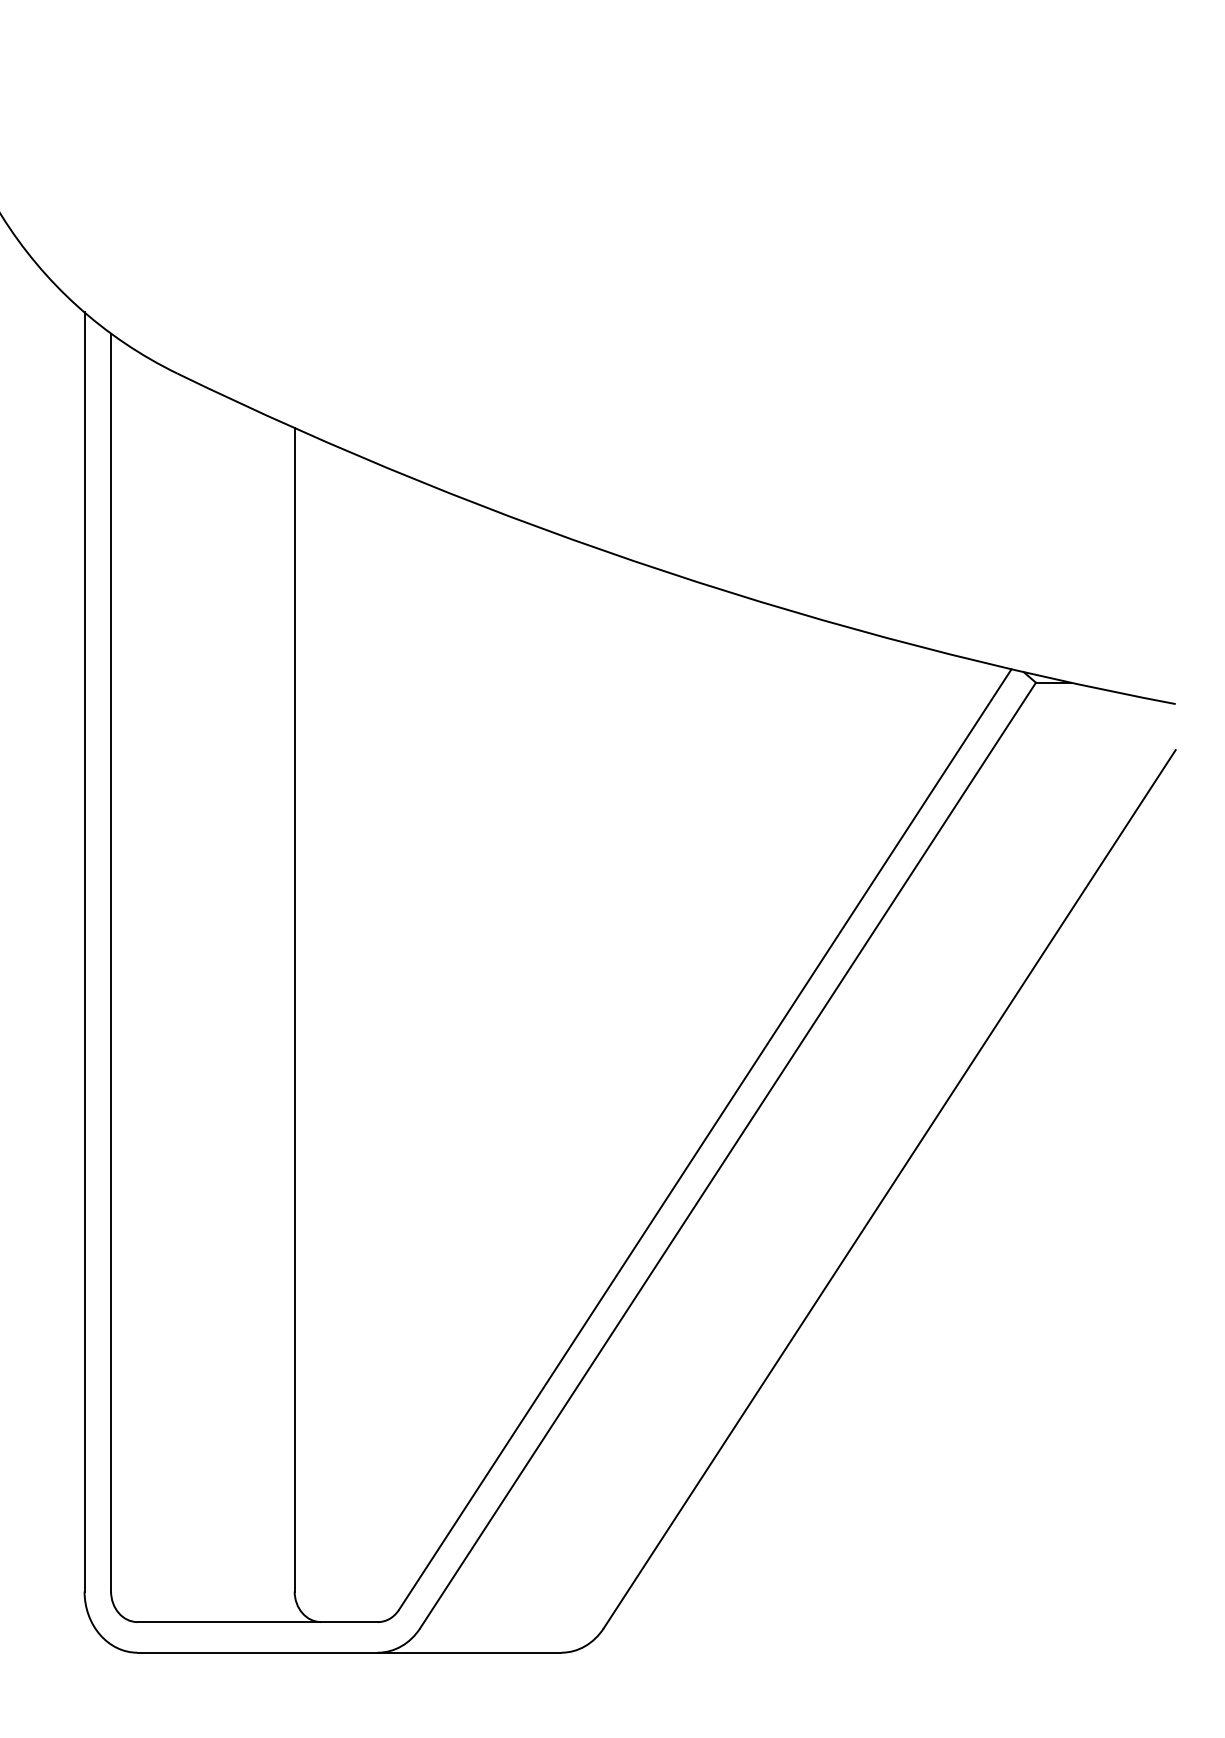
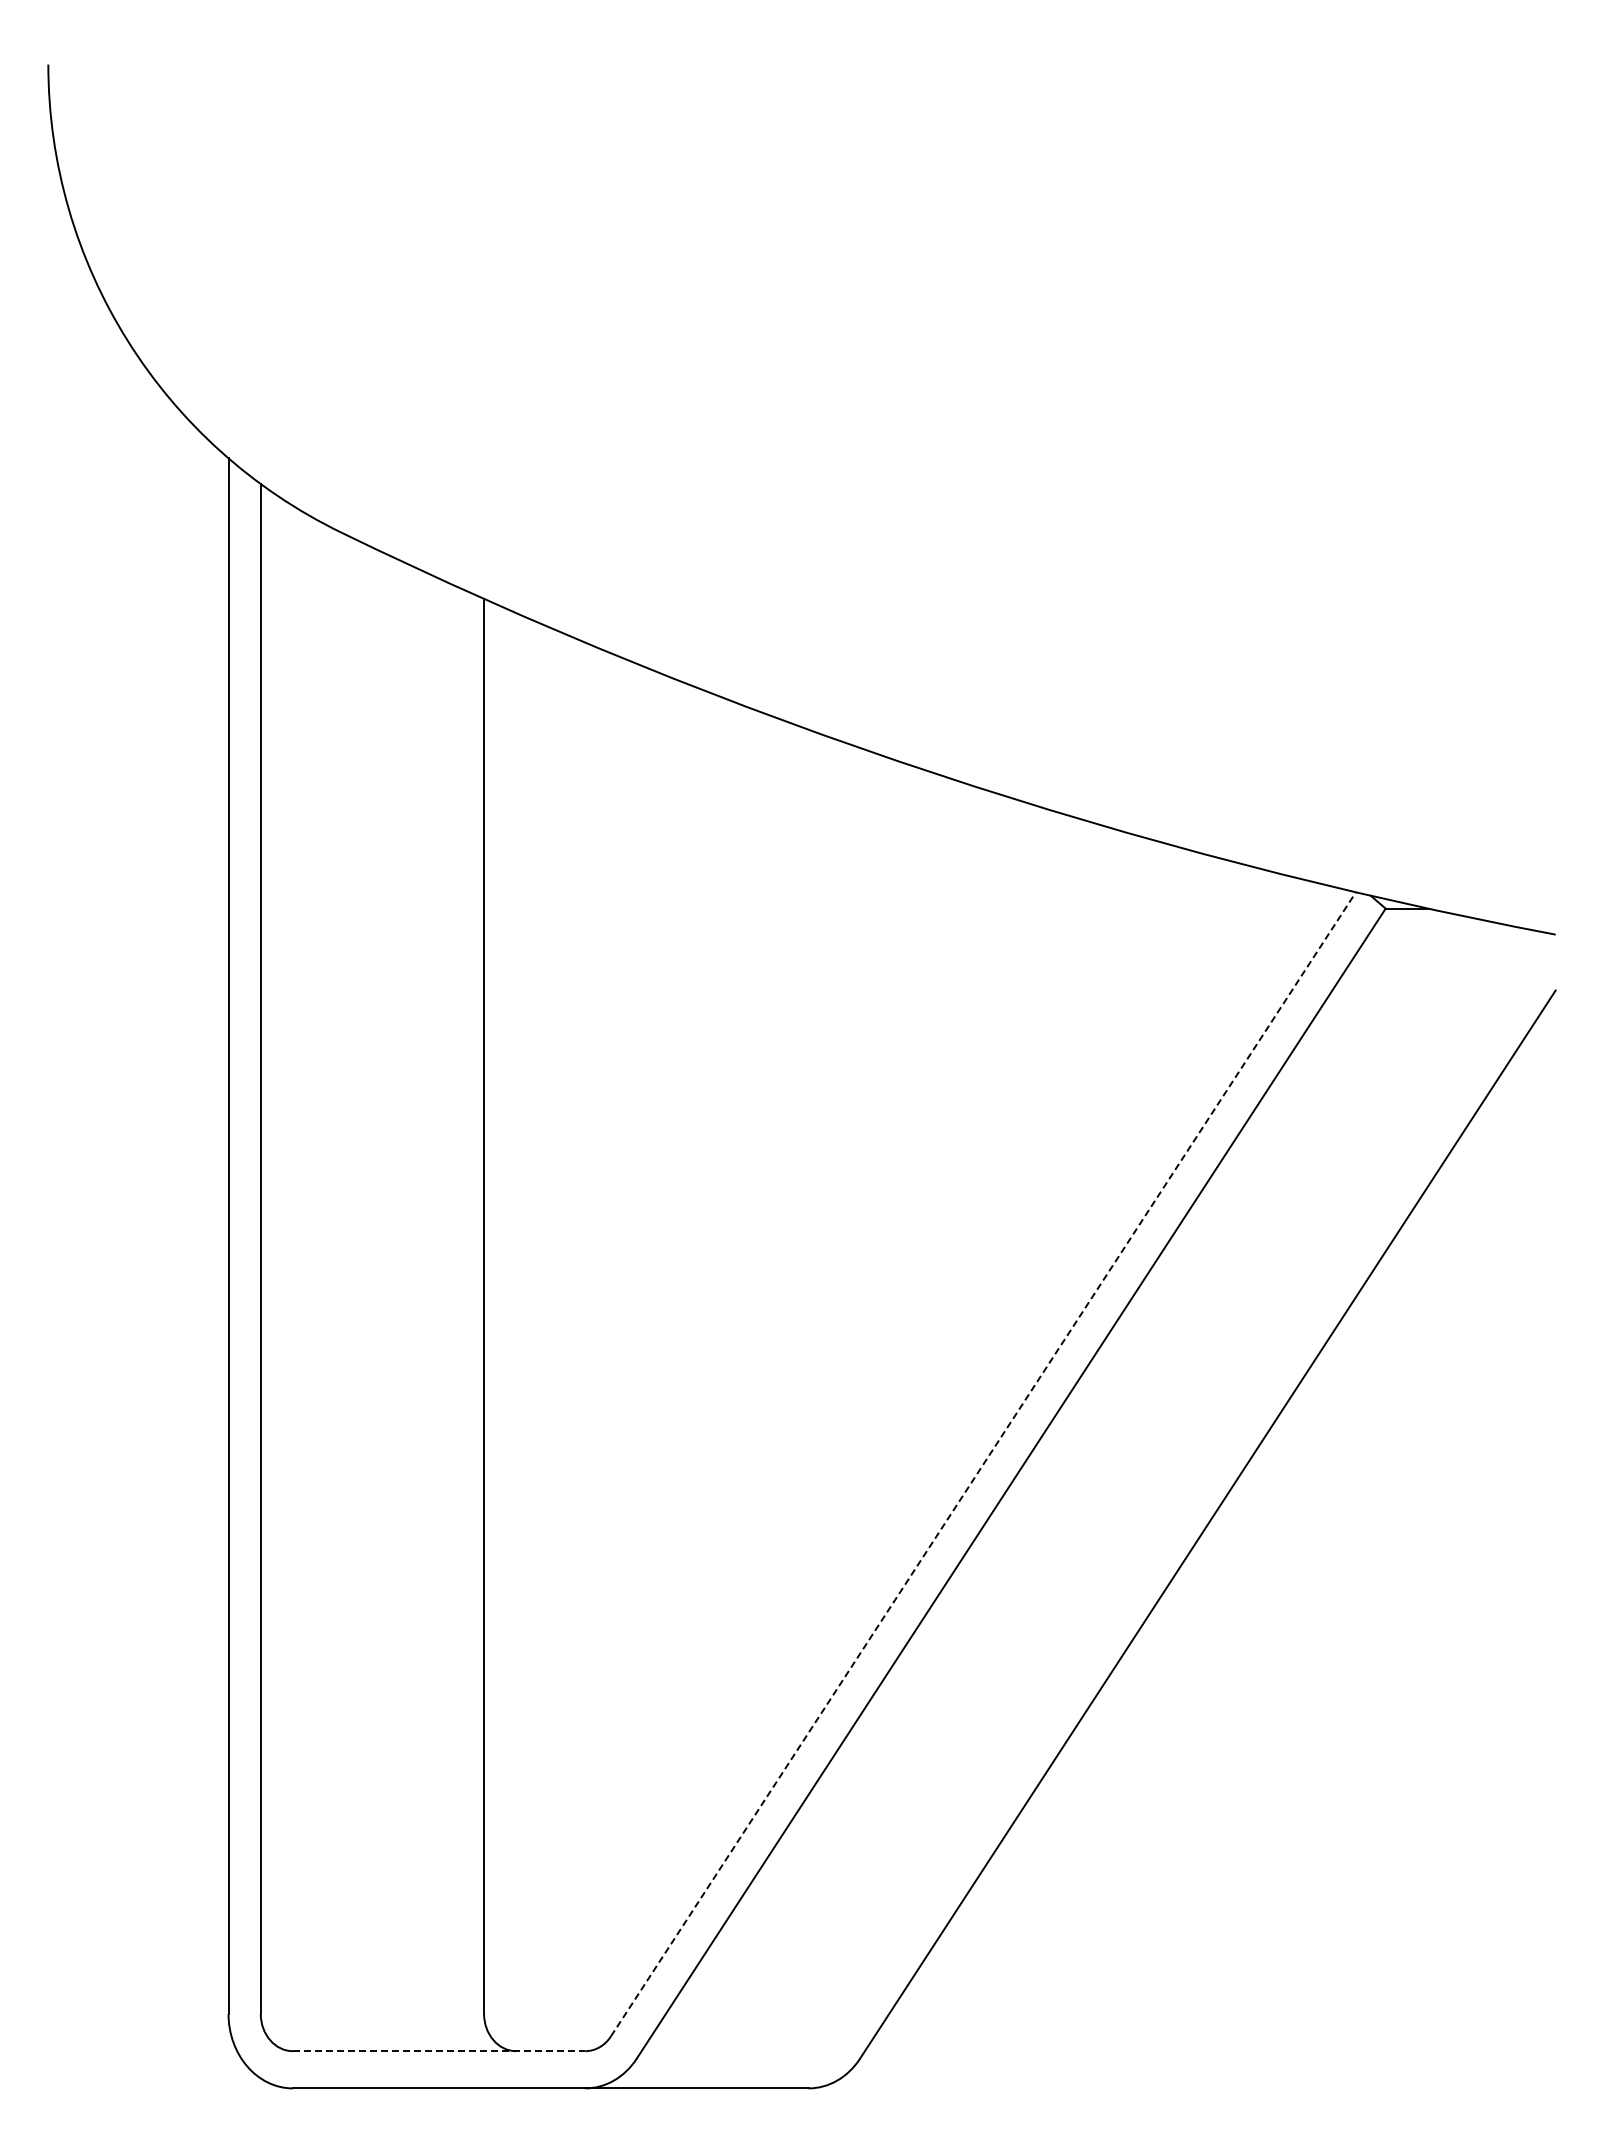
line: (705, 1139) -> (983, 1464), solid -> dashed
line: (258, 1622) -> (439, 2051), solid -> dashed

